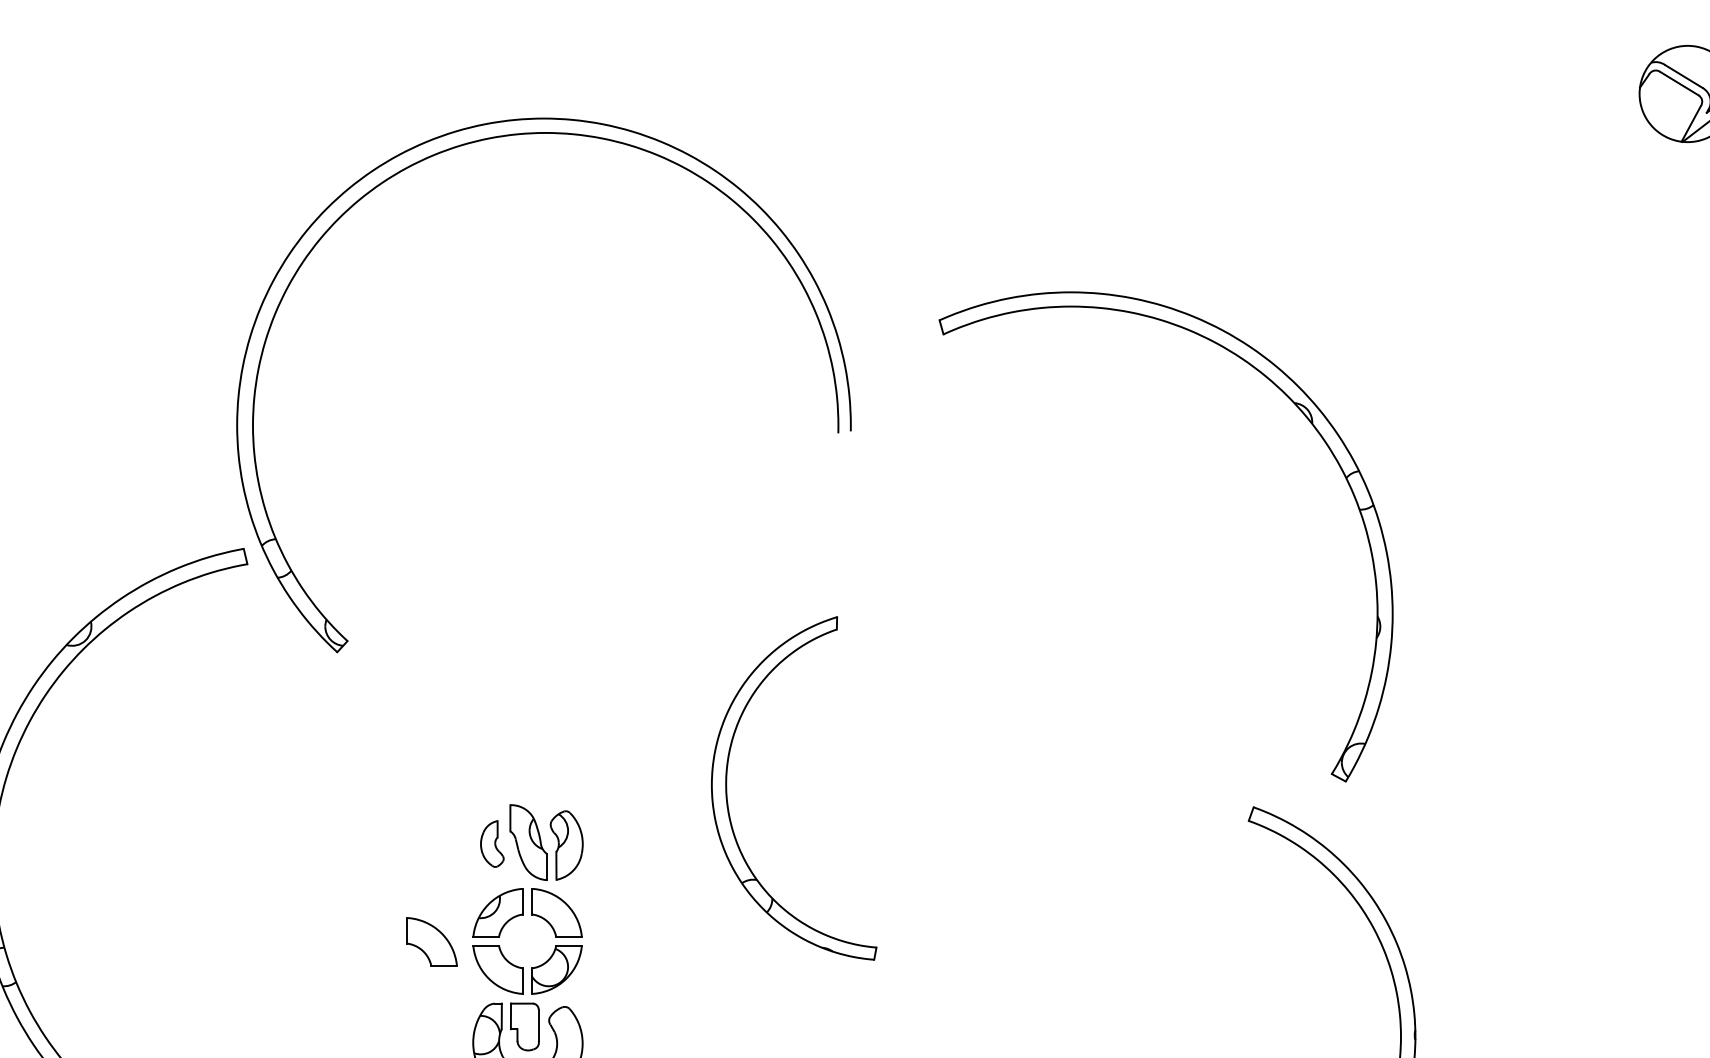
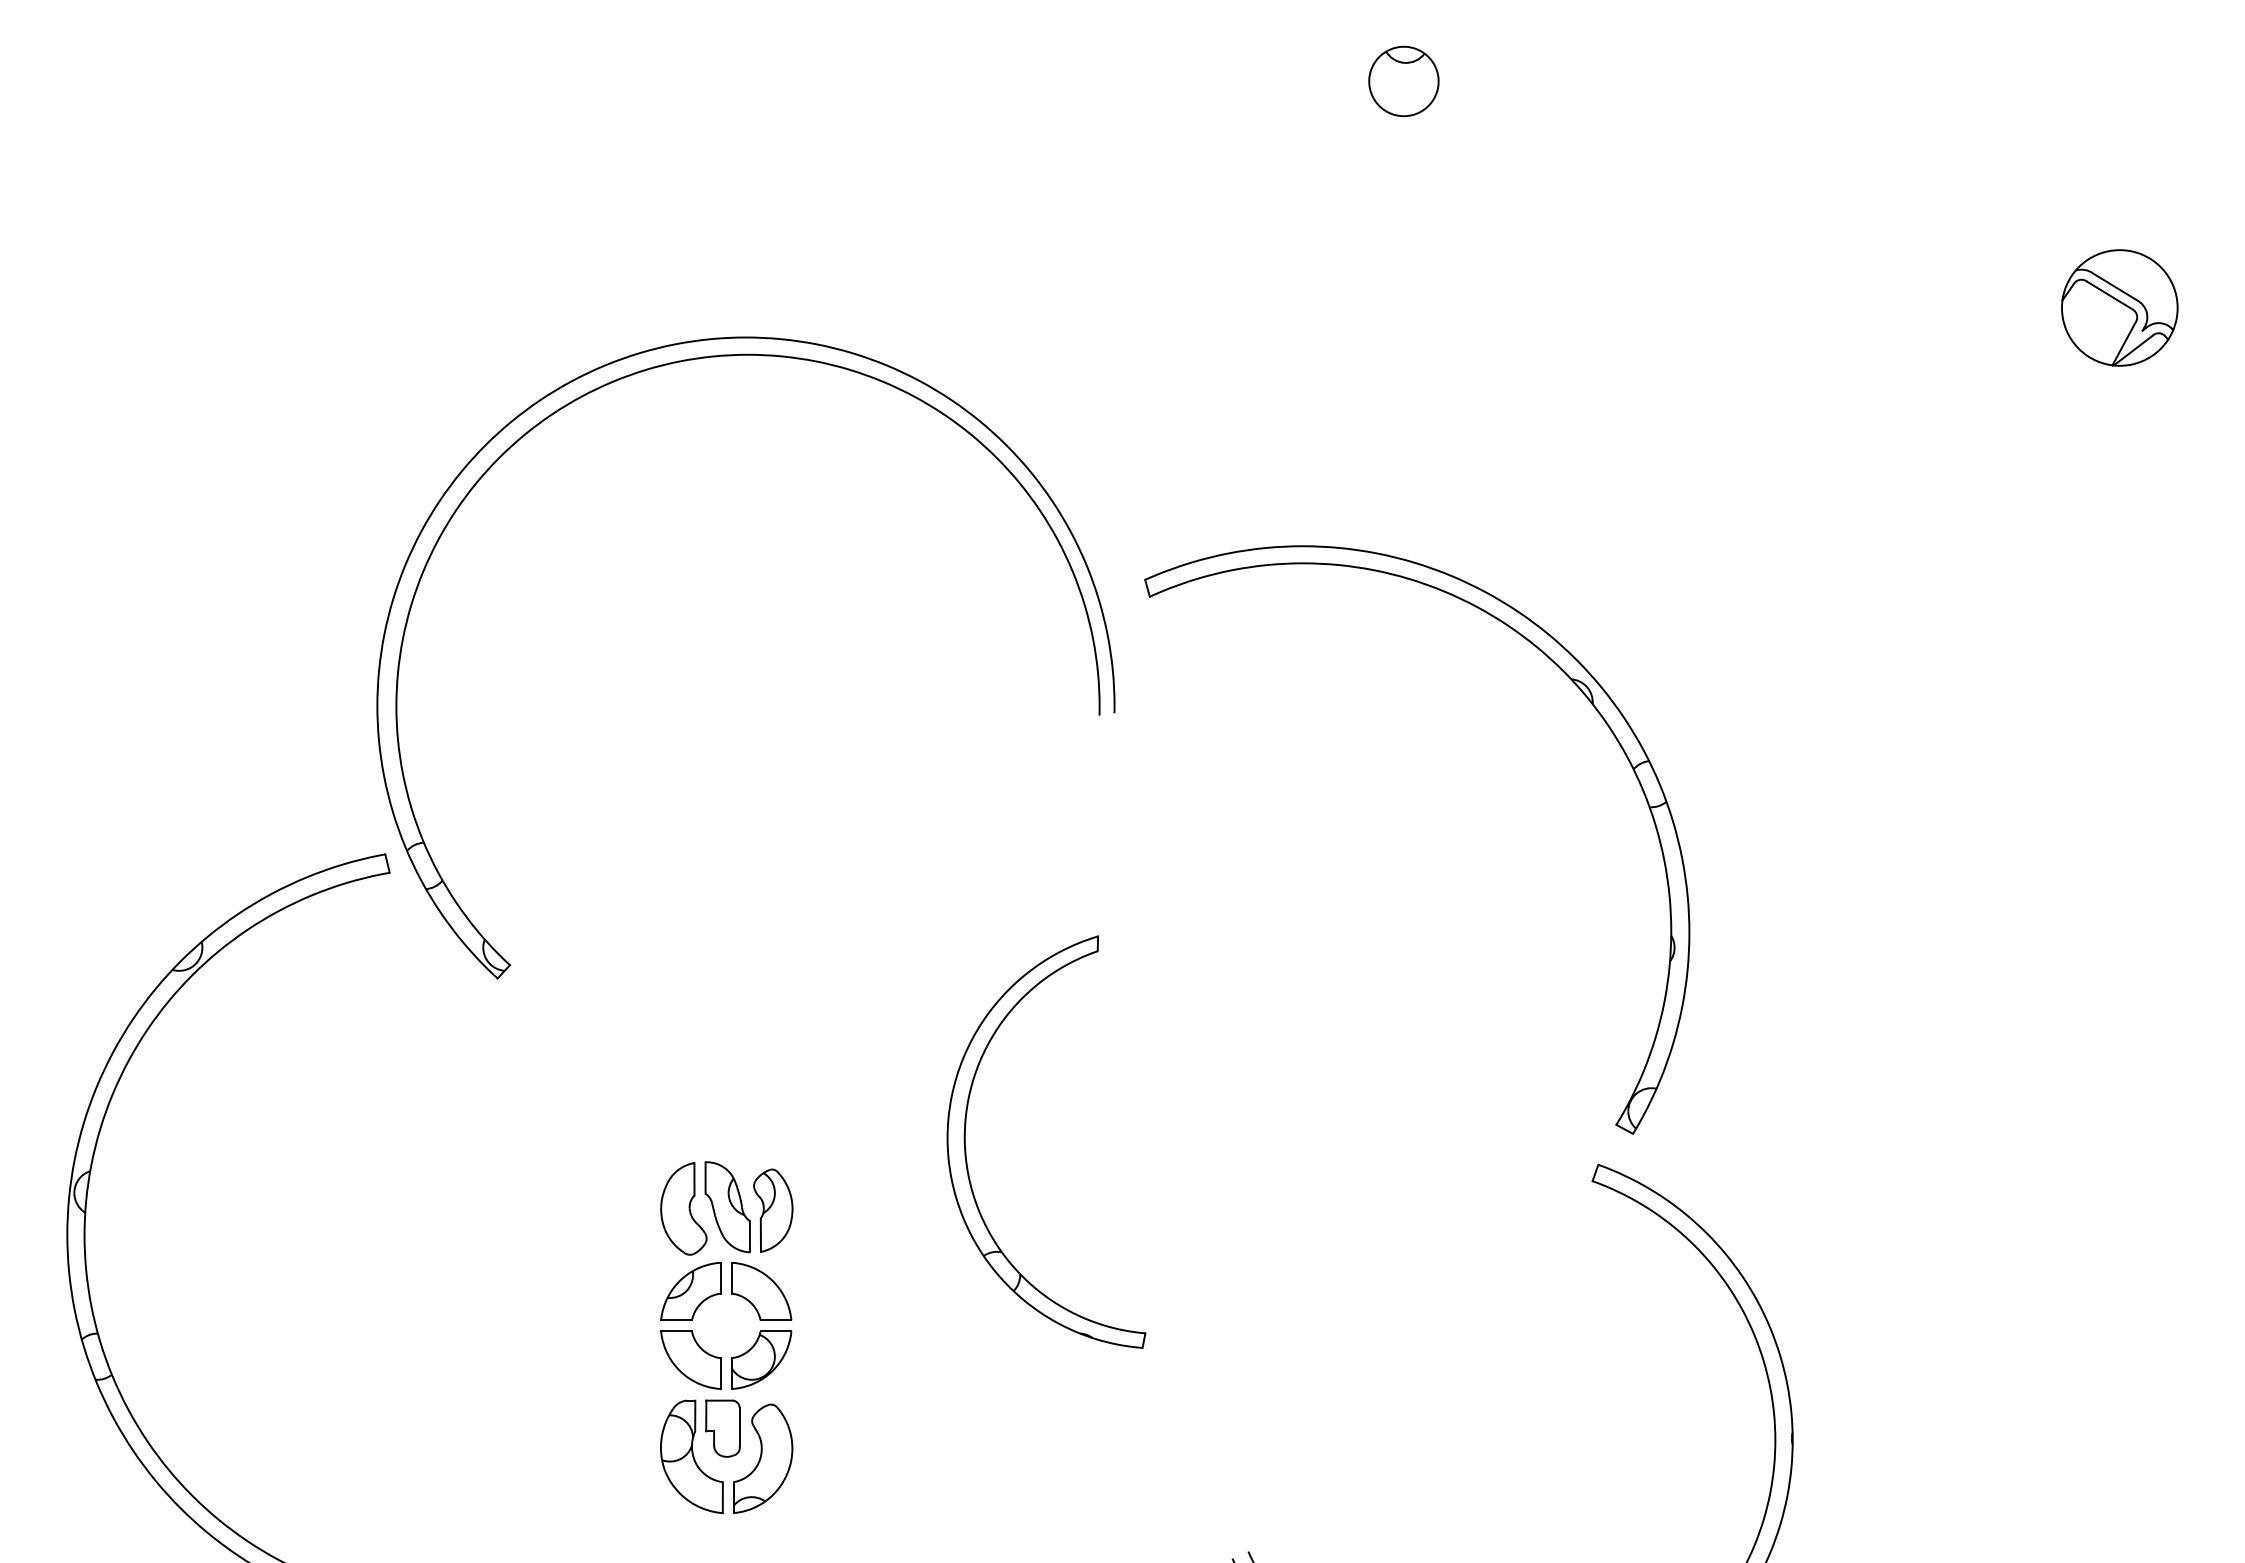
part: (1307, 419) -> (1586, 698), moved
part: (492, 843) -> (683, 1208), size x1.67
part: (432, 941) -> (611, 1326), removed

